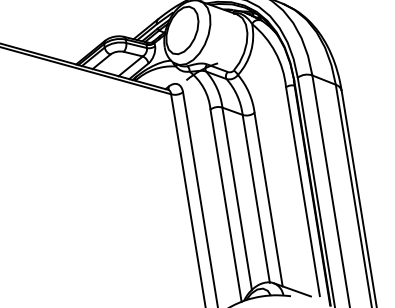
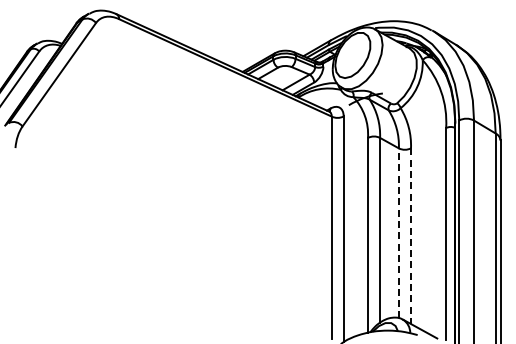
line: (255, 198) -> (398, 232), solid -> dashed
line: (268, 200) -> (410, 236), solid -> dashed

